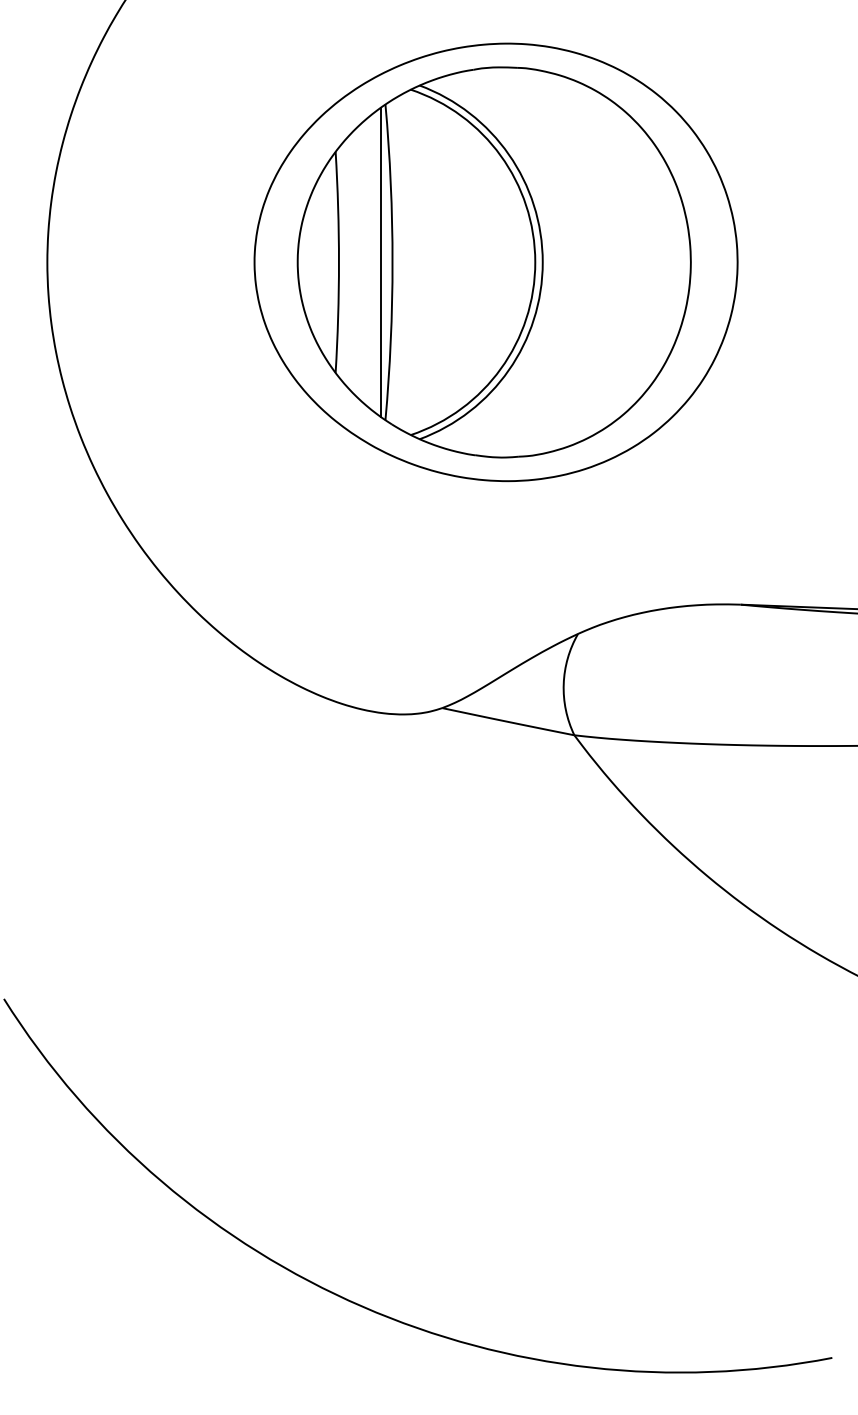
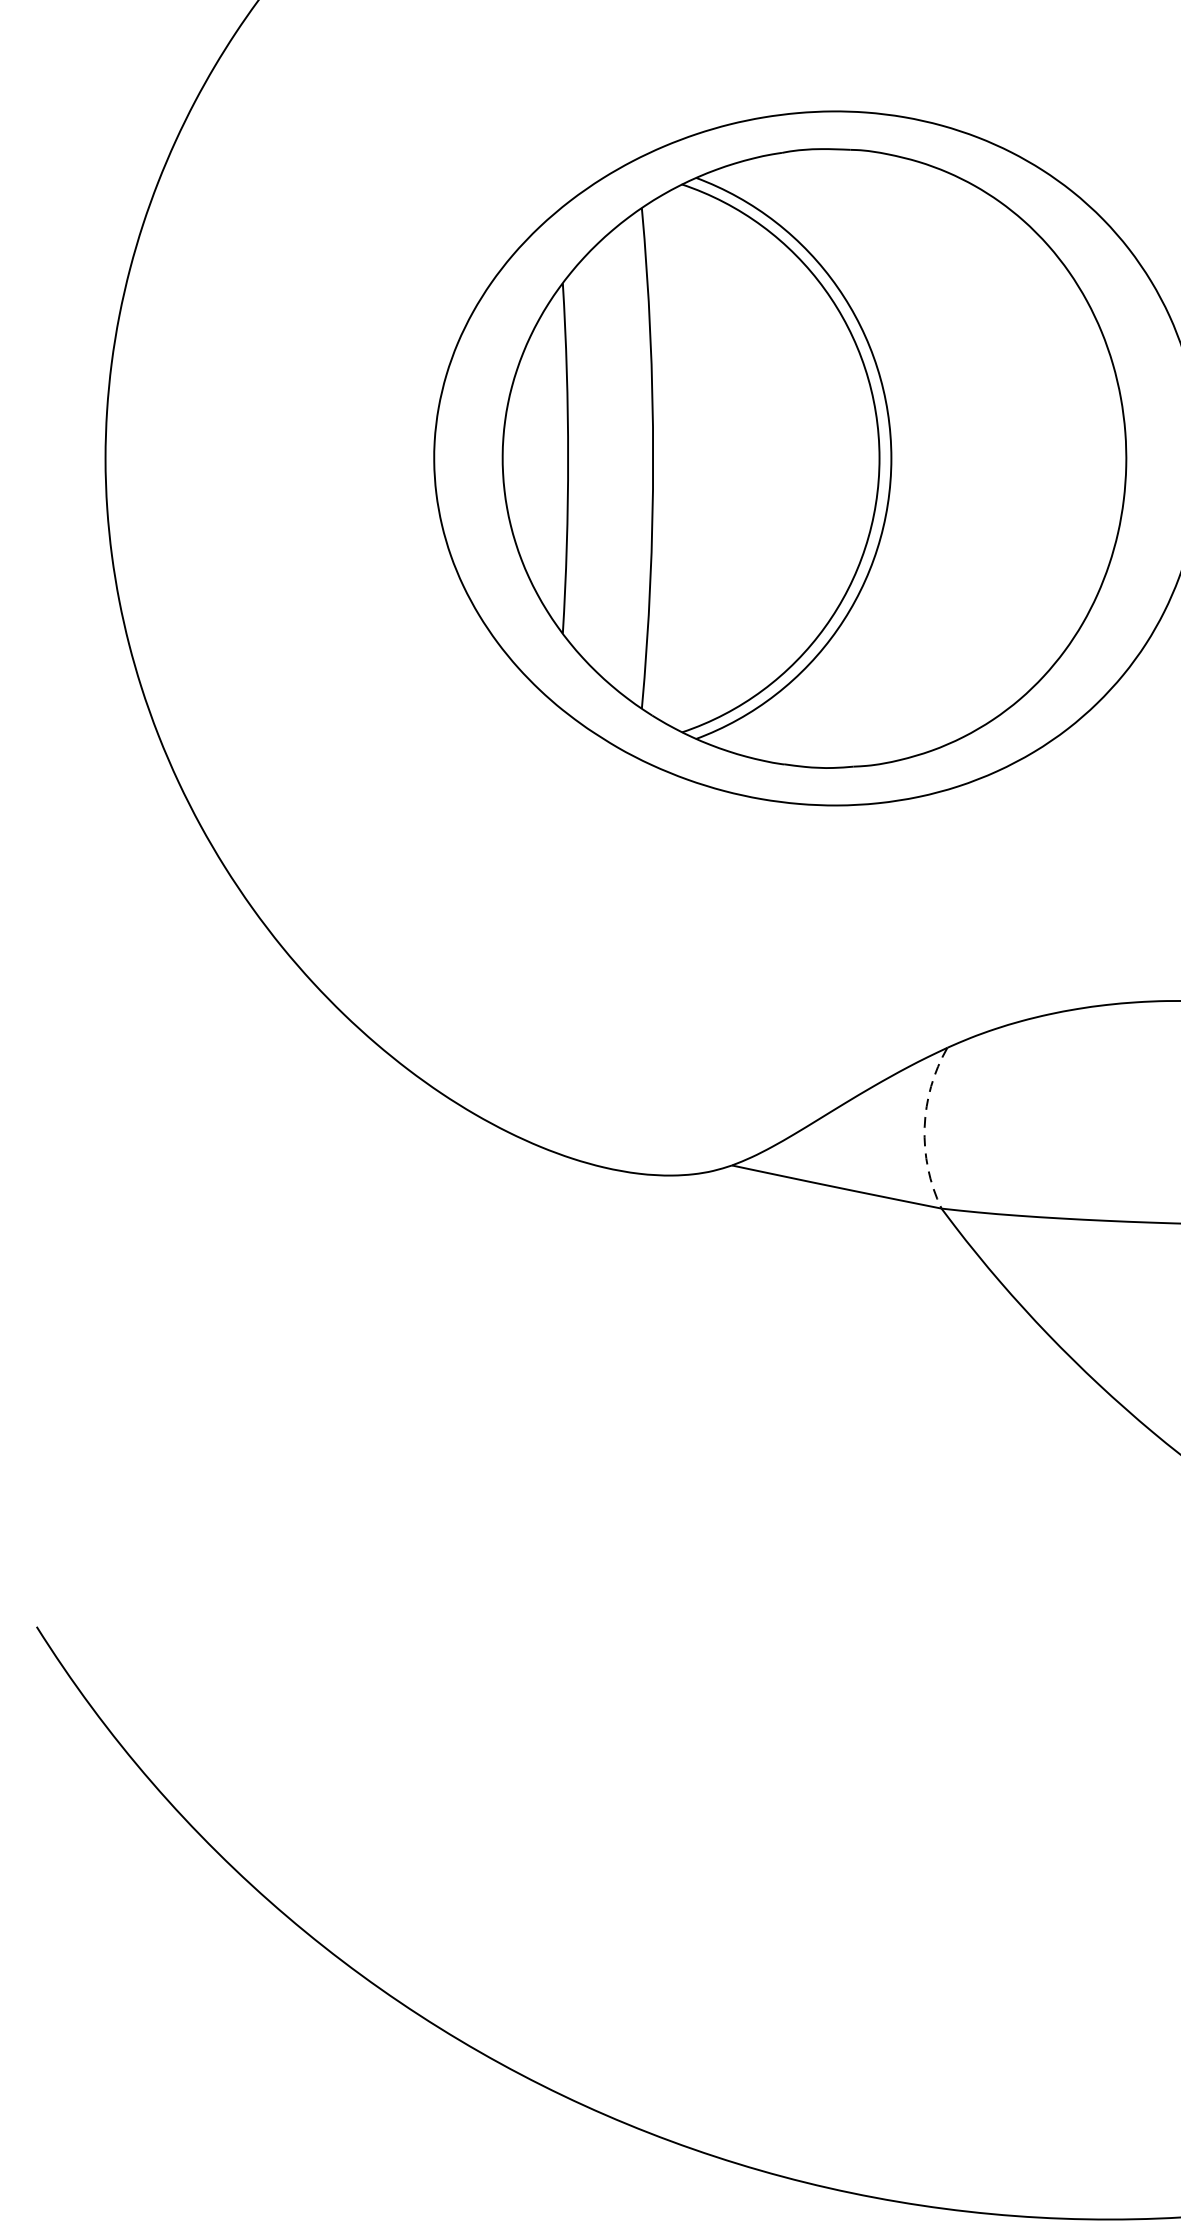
line: (380, 261) -> (633, 457), removed
arc: (563, 684) -> (924, 1128), solid -> dashed

